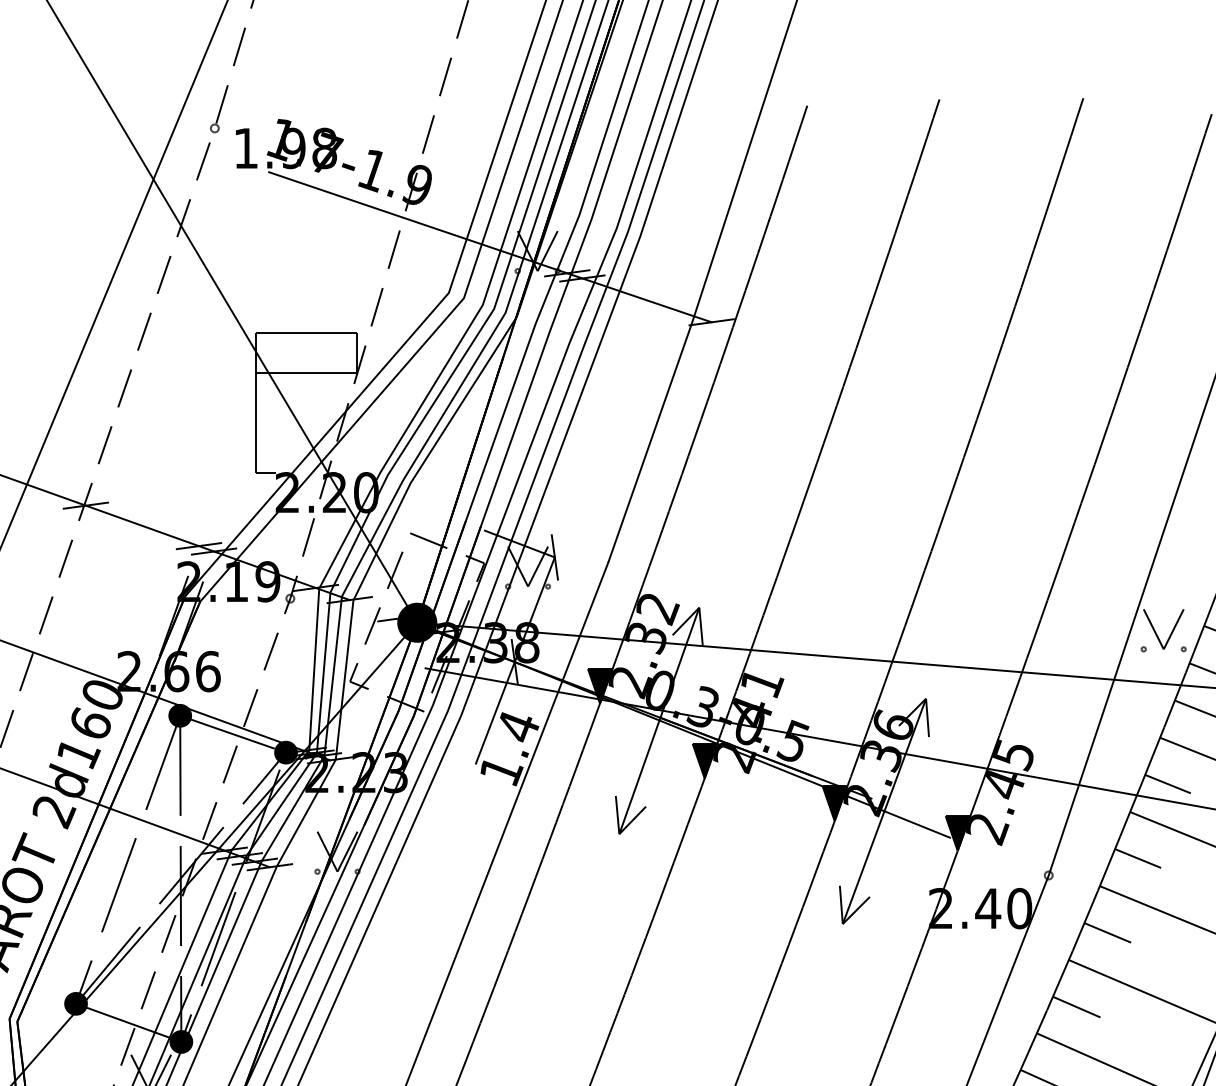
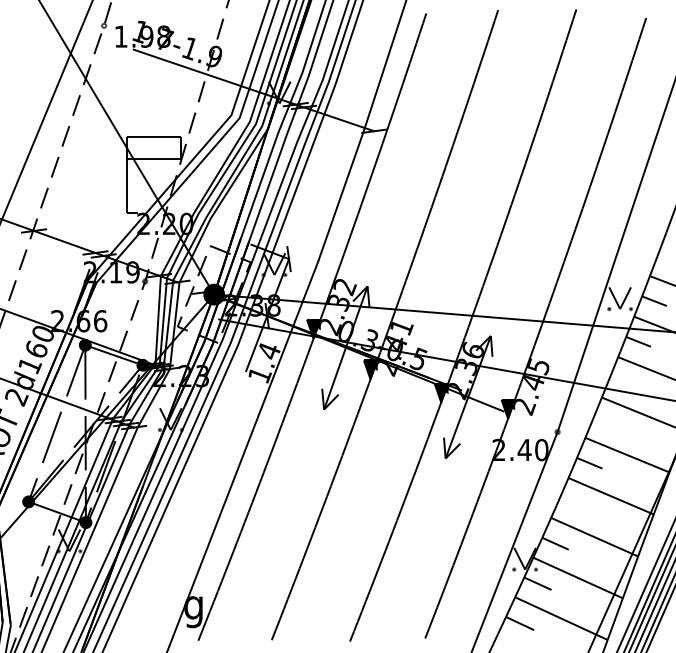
line: (1168, 784) -> (622, 382), removed
line: (1136, 857) -> (605, 422), removed
line: (1076, 1006) -> (572, 503), removed

